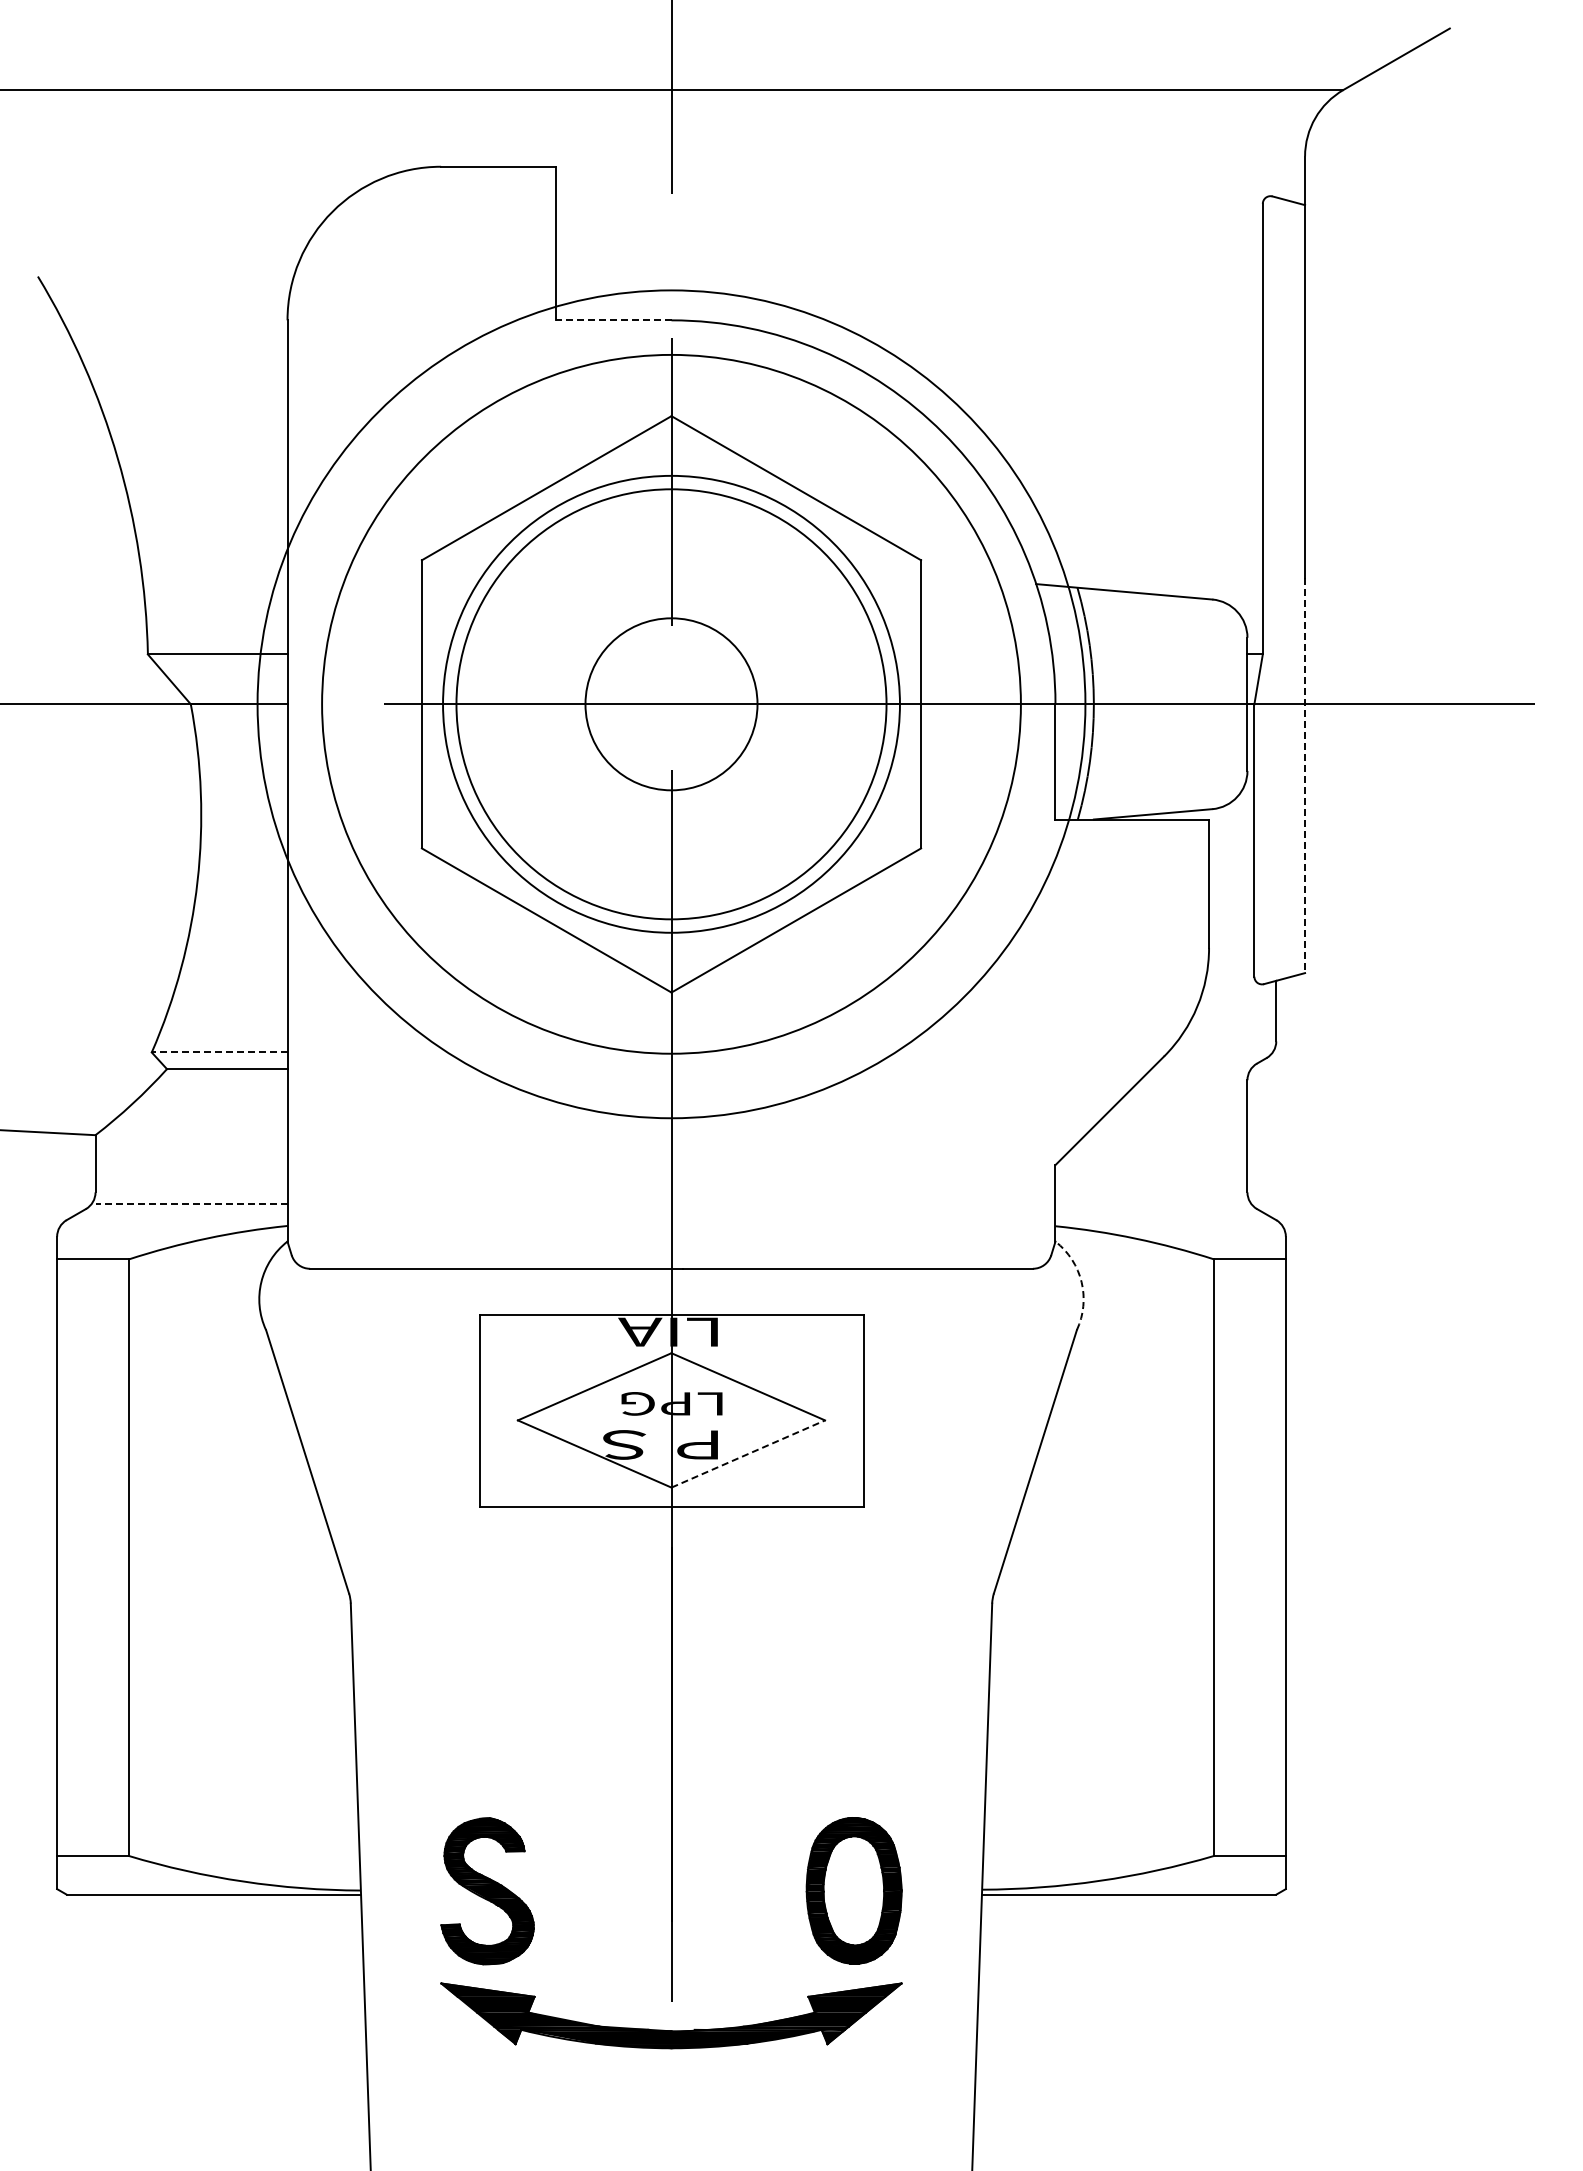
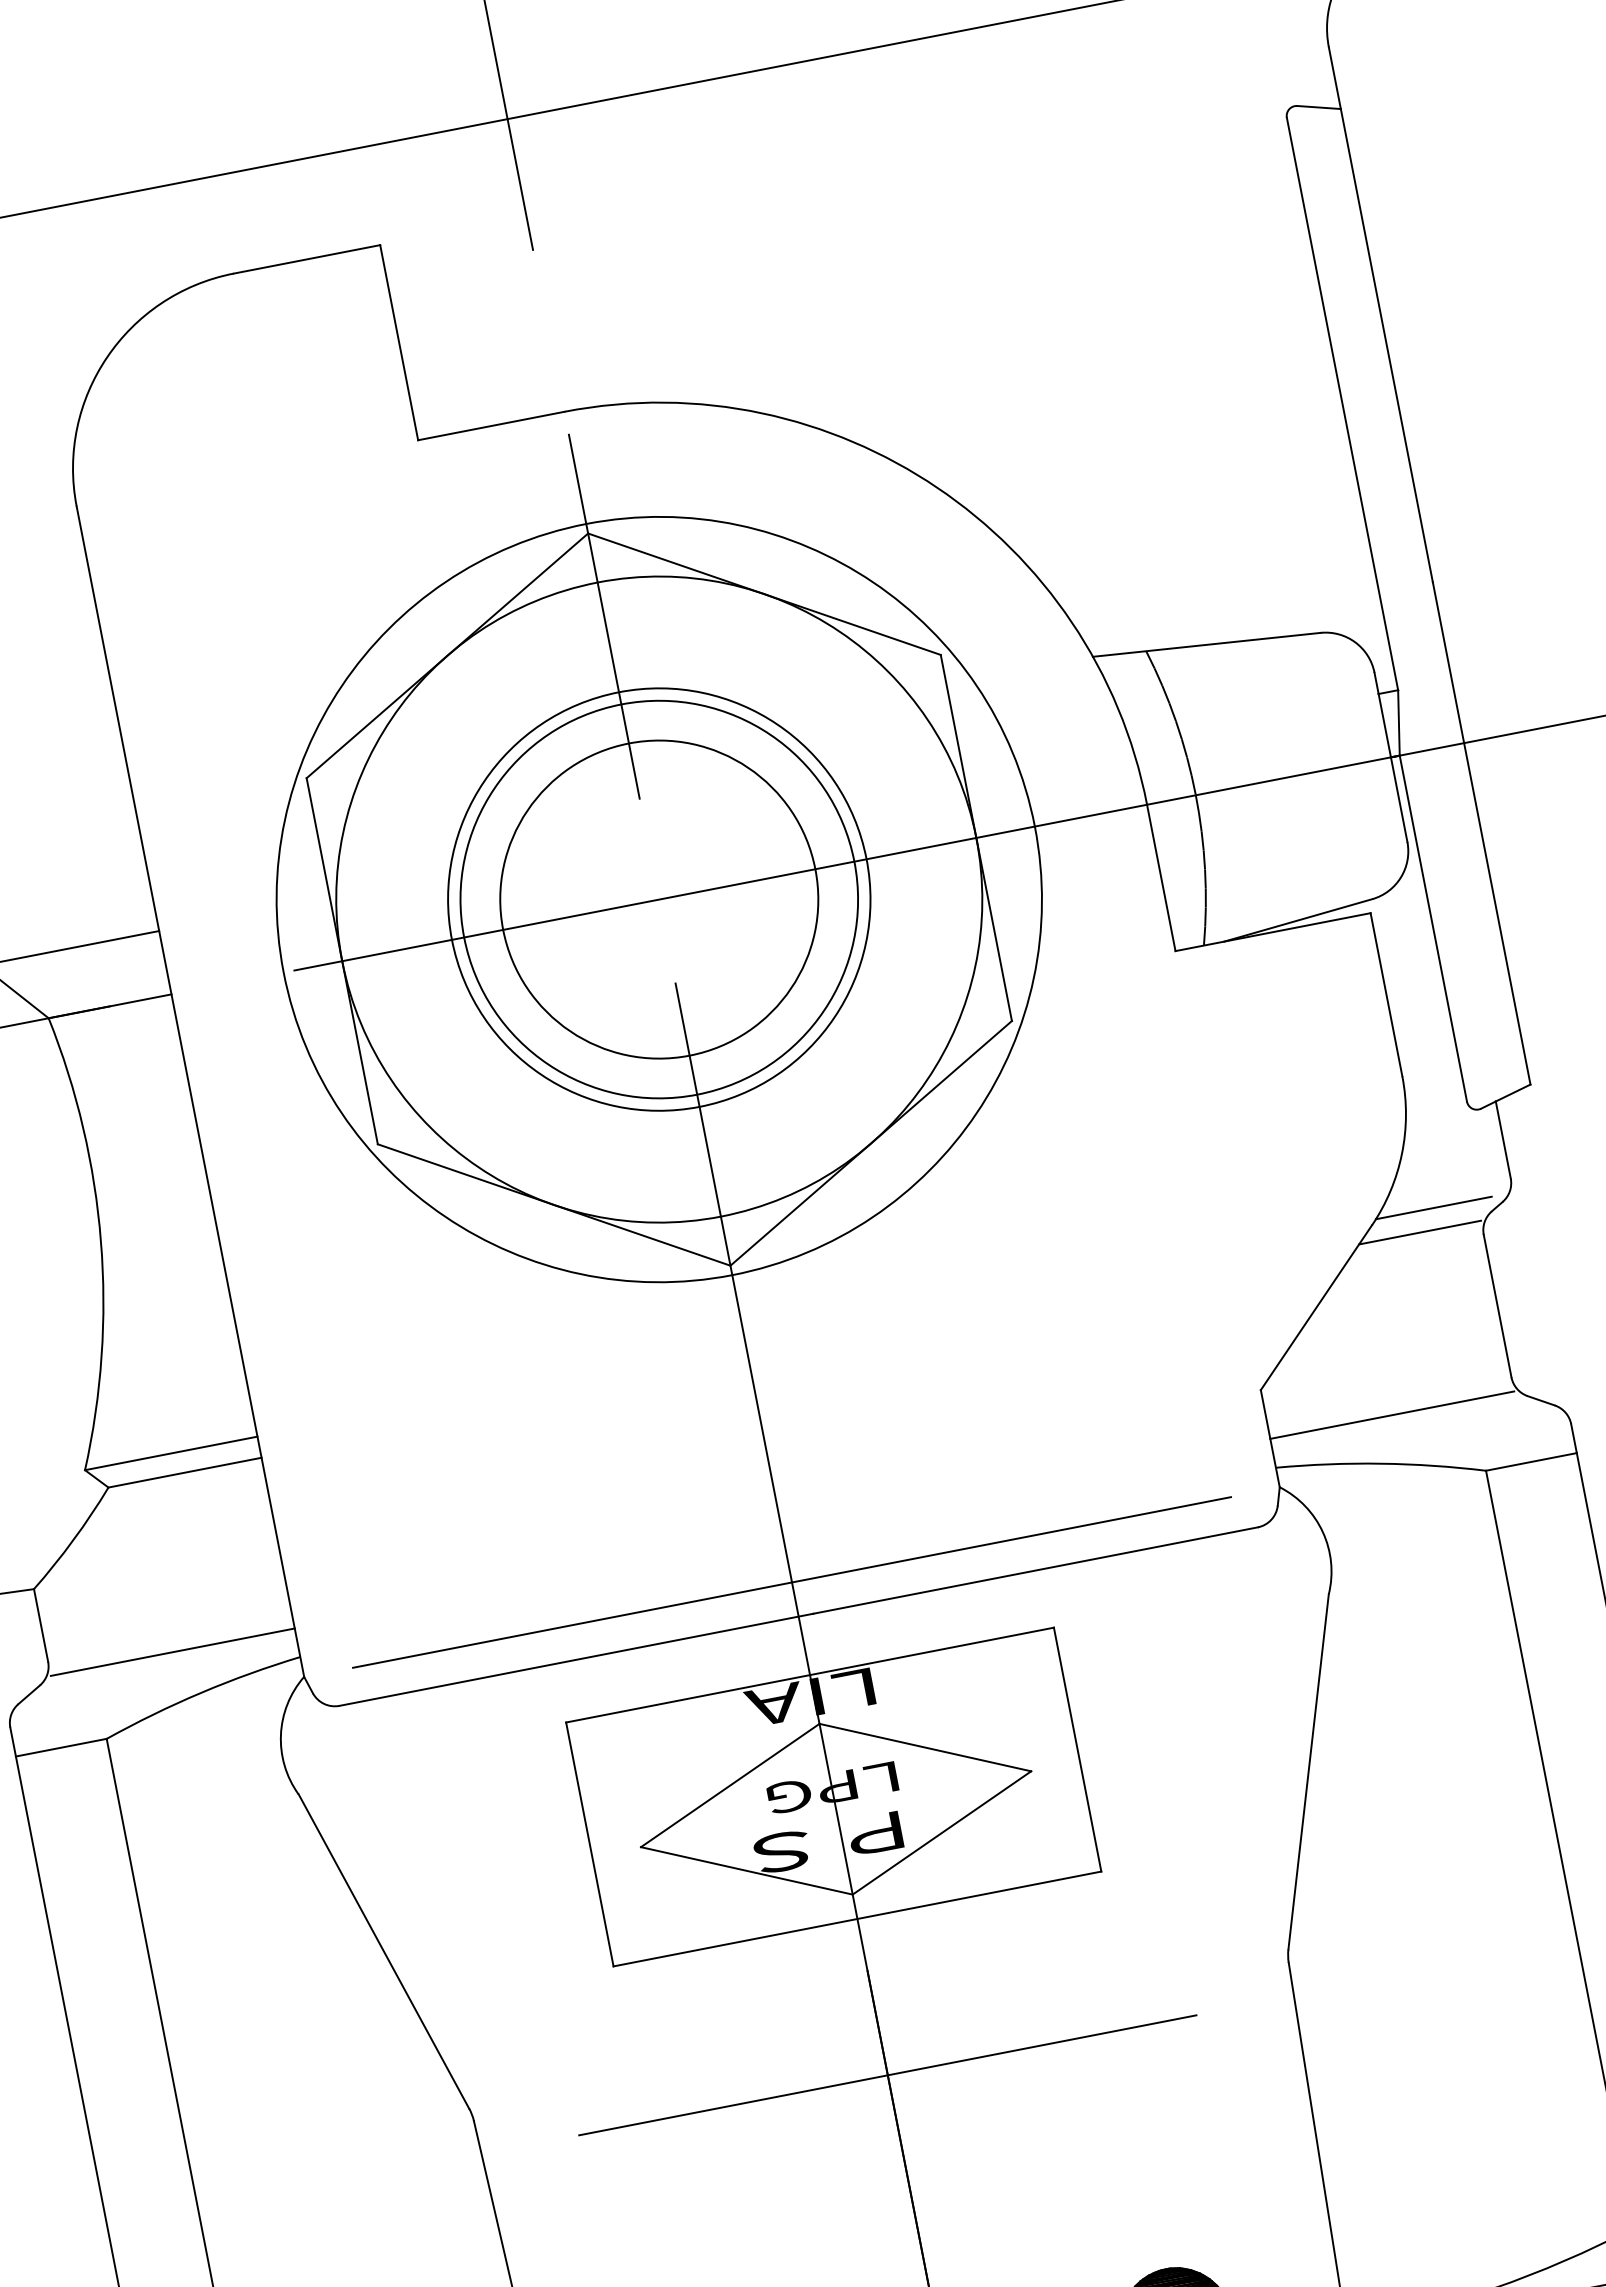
line: (613, 320) -> (490, 426), dashed -> solid
circle: (671, 703) -> (659, 898), size x0.71
circle: (671, 703) -> (659, 898), size x0.71
circle: (671, 703) -> (659, 898), size x0.71
circle: (671, 704) -> (659, 899), size x0.71
circle: (671, 704) -> (659, 899), size x1.43
line: (1305, 775) -> (1482, 833), dashed -> solid
line: (219, 1052) -> (171, 1453), dashed -> solid
line: (1213, 1052) -> (1433, 1208), added
line: (1199, 1069) -> (1420, 1233), added
line: (191, 1203) -> (172, 1652), dashed -> solid
line: (1151, 1203) -> (1392, 1415), added
line: (671, 1241) -> (791, 1581), added
arc: (1081, 1282) -> (1322, 1532), dashed -> solid
line: (748, 1454) -> (942, 1833), dashed -> solid
line: (671, 1629) -> (887, 2074), added

